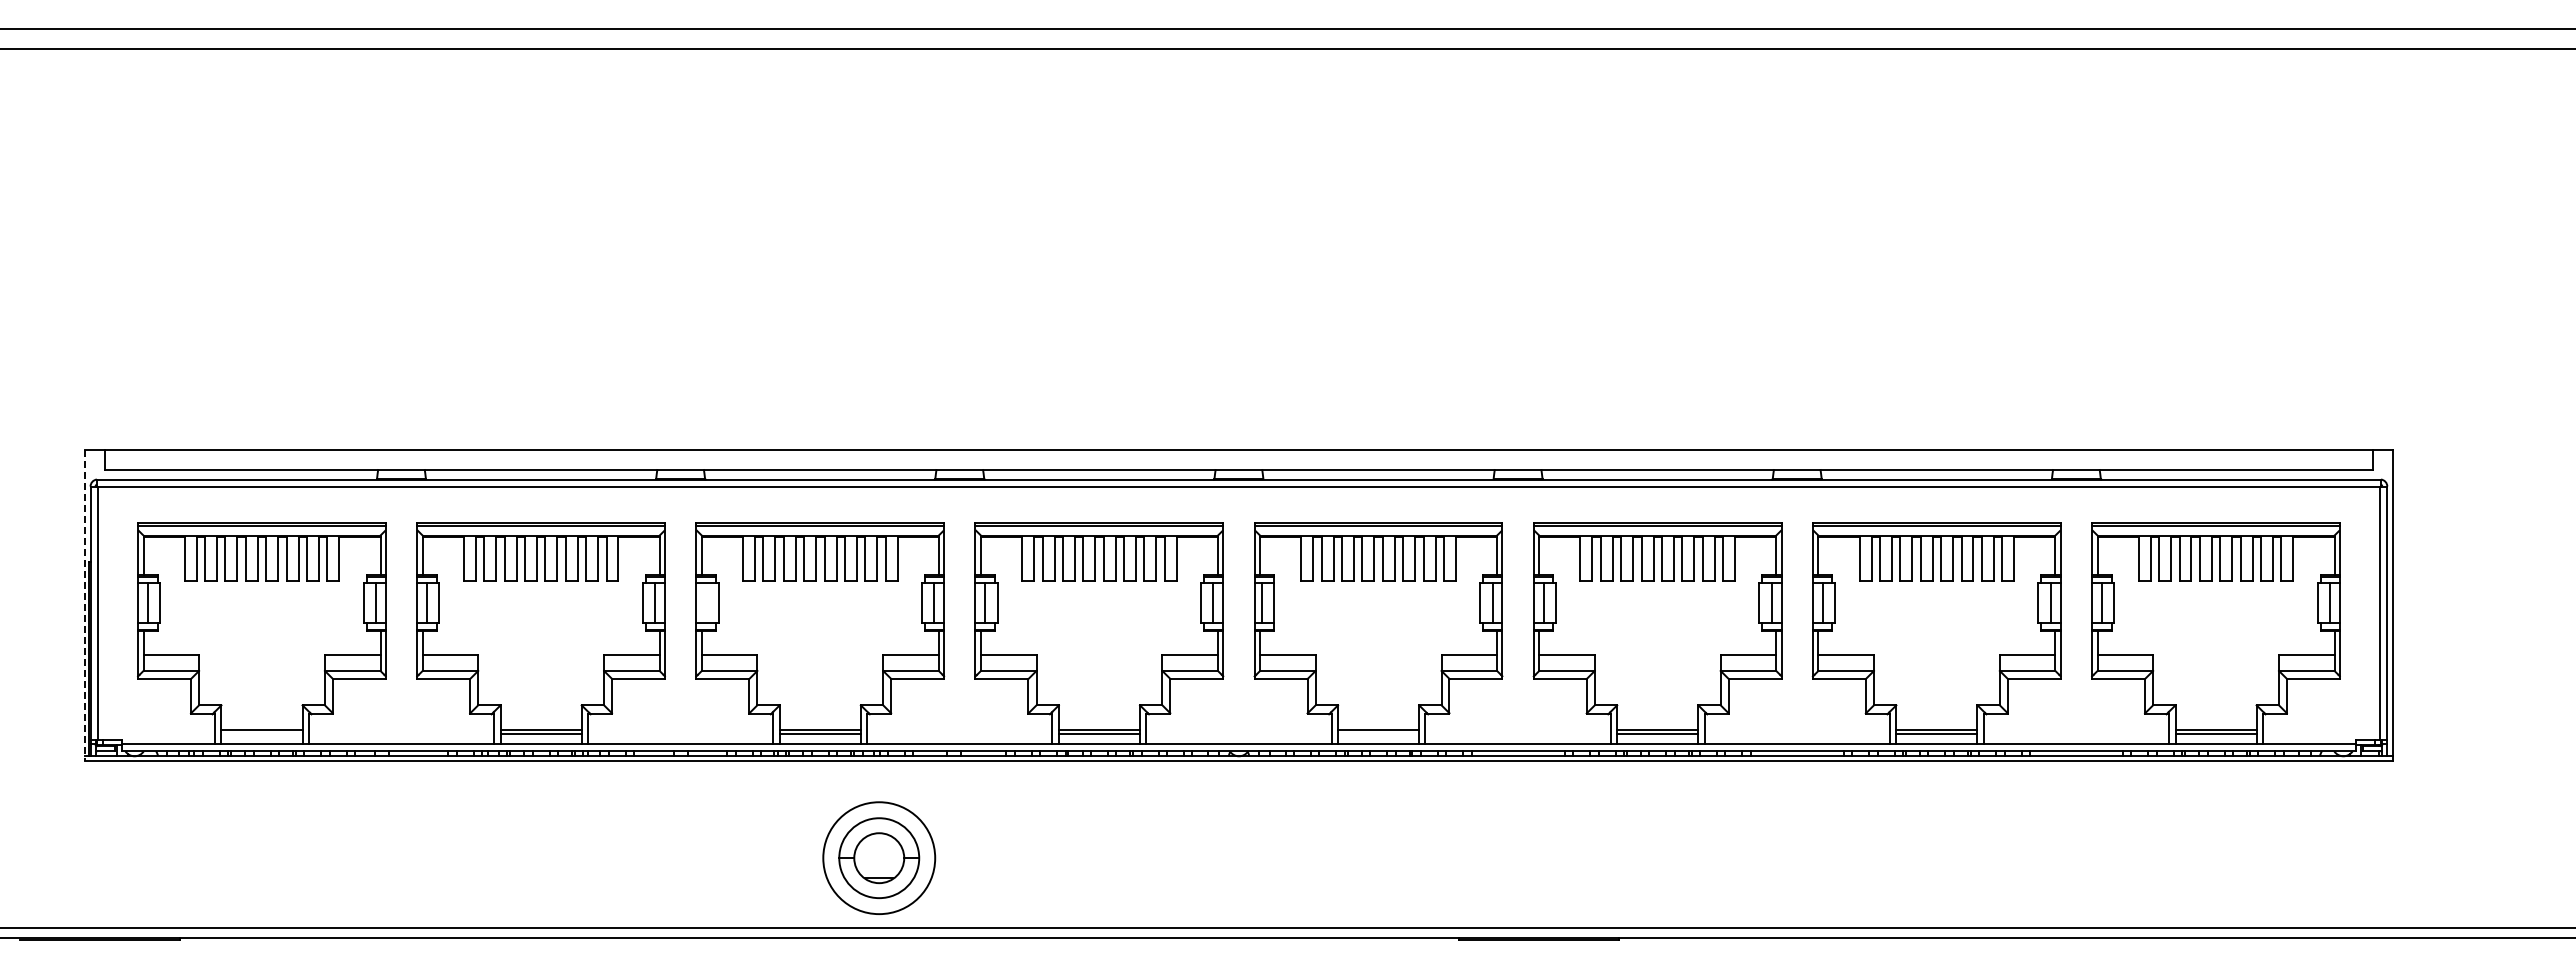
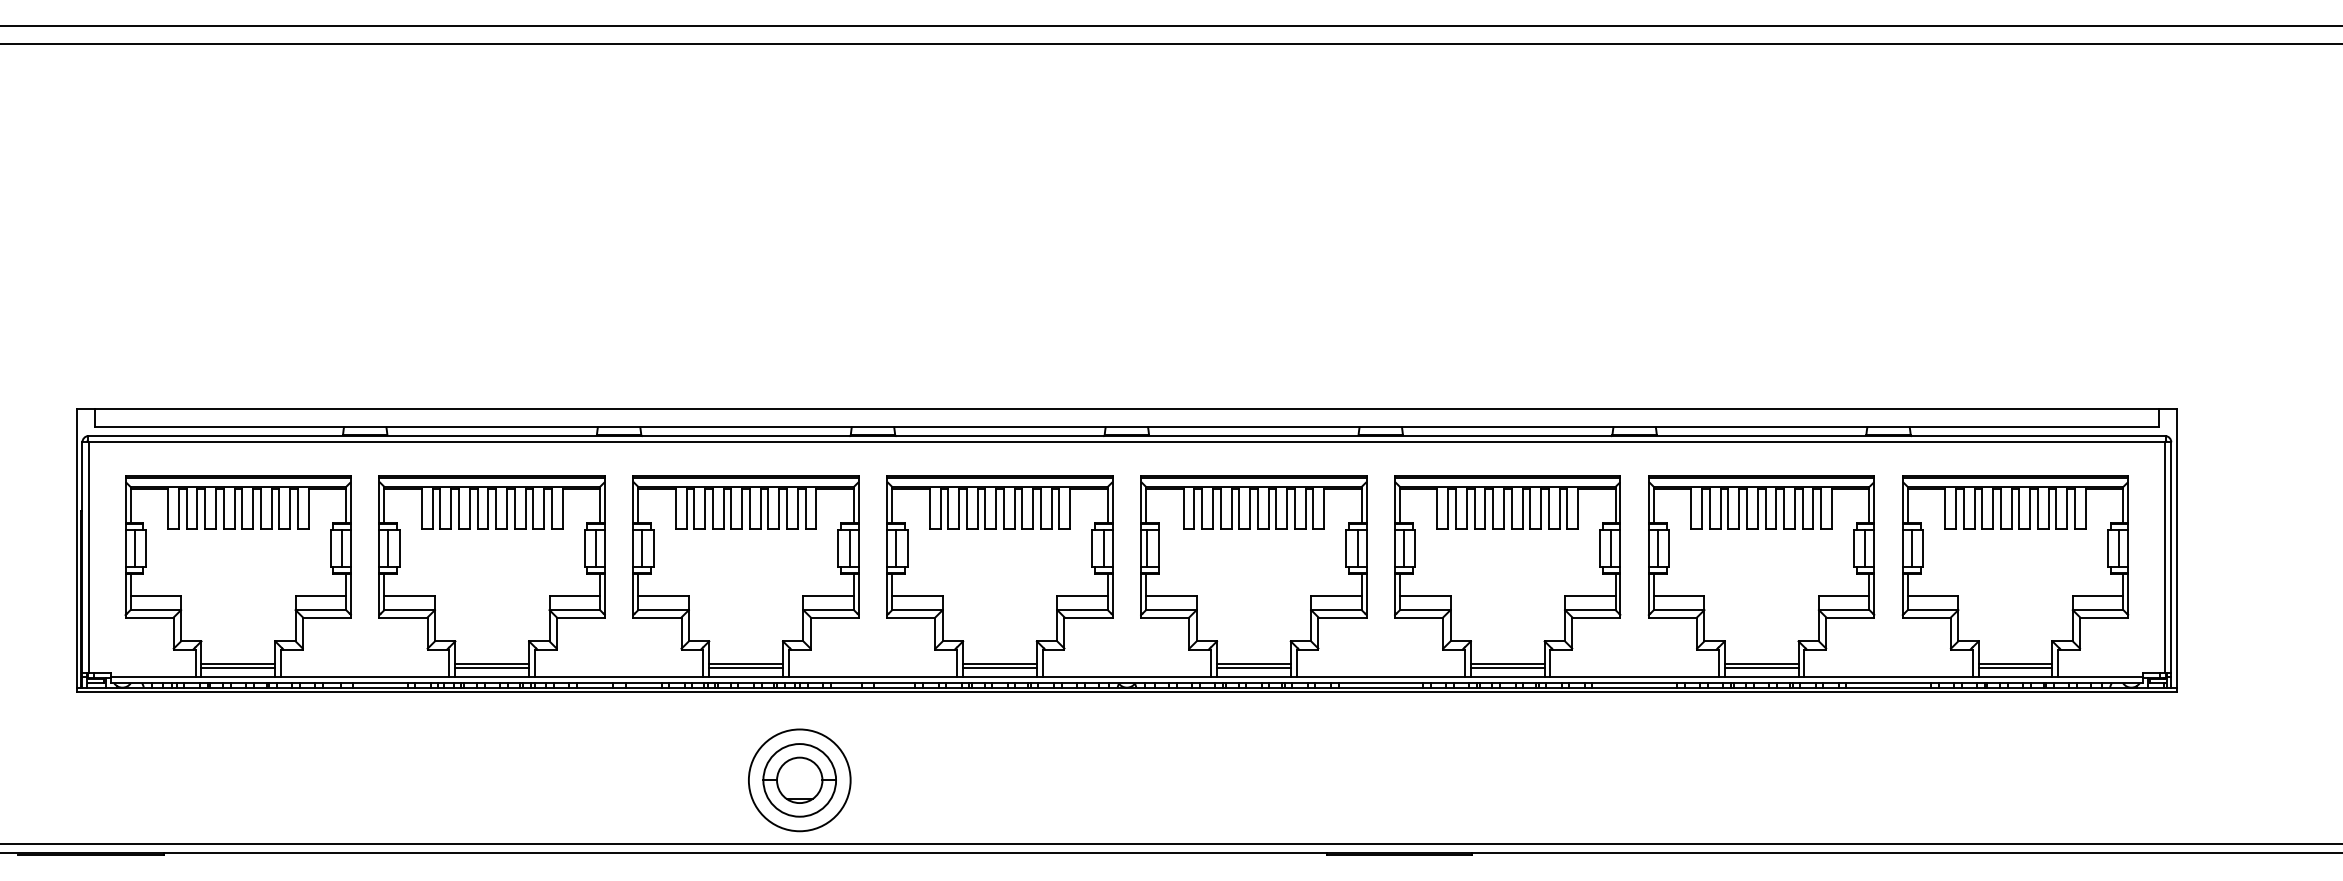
line: (706, 603) -> (642, 548), added
line: (84, 605) -> (76, 550), dashed -> solid
line: (261, 734) -> (237, 667), added
line: (1378, 734) -> (1253, 667), added

